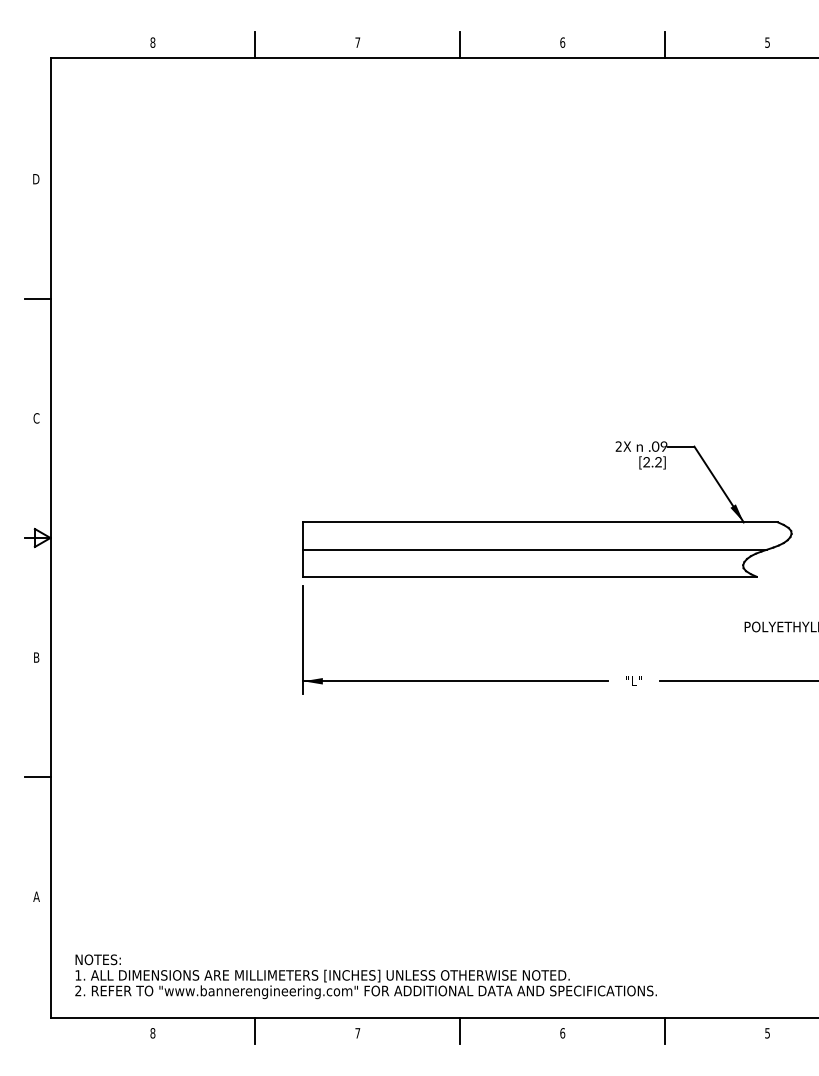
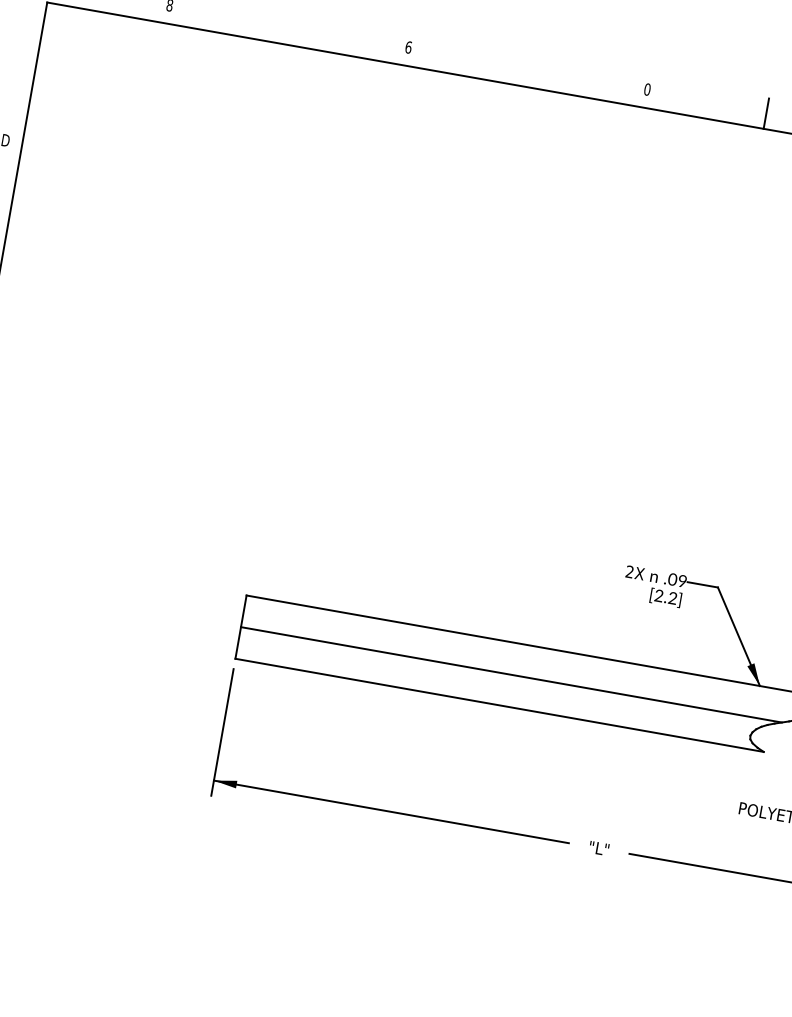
text: (357, 42) -> (408, 47), 7 -> 6
text: (562, 42) -> (647, 89), 6 -> 0
line: (255, 45) -> (288, 29), removed
line: (460, 45) -> (527, 71), removed

